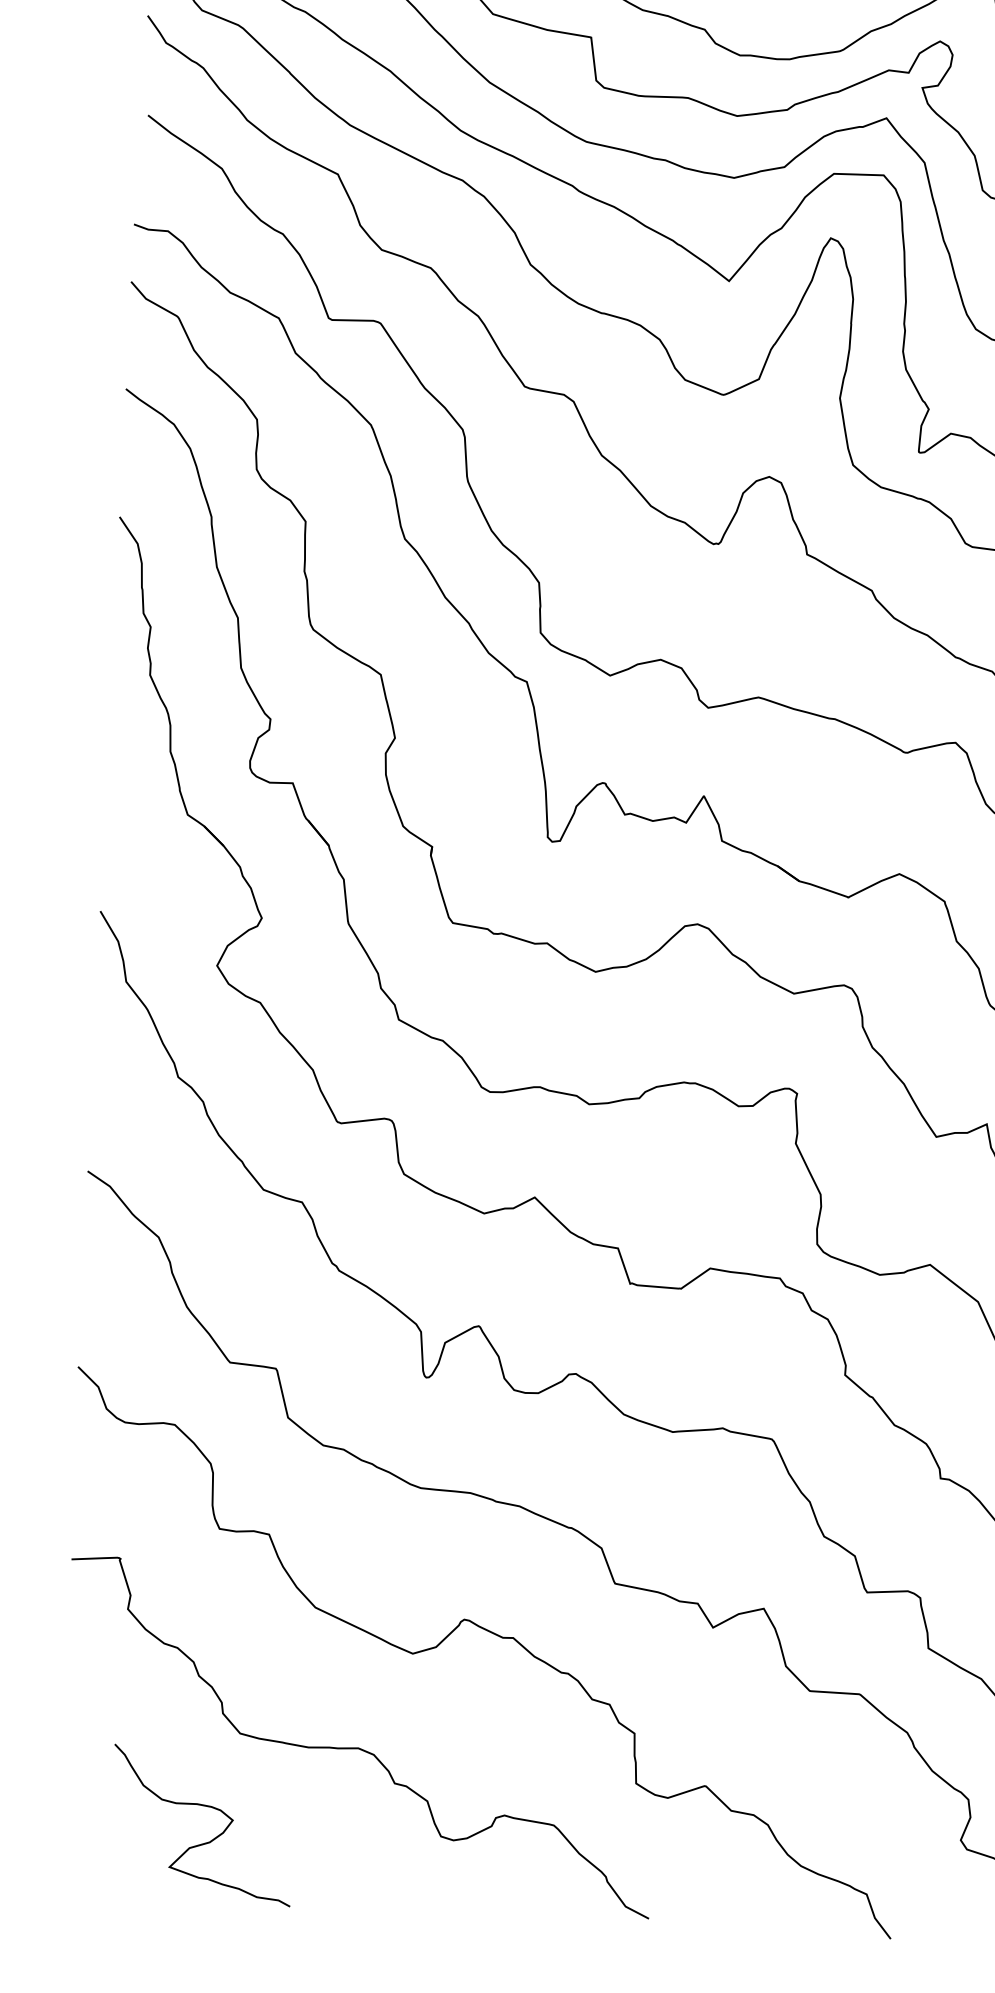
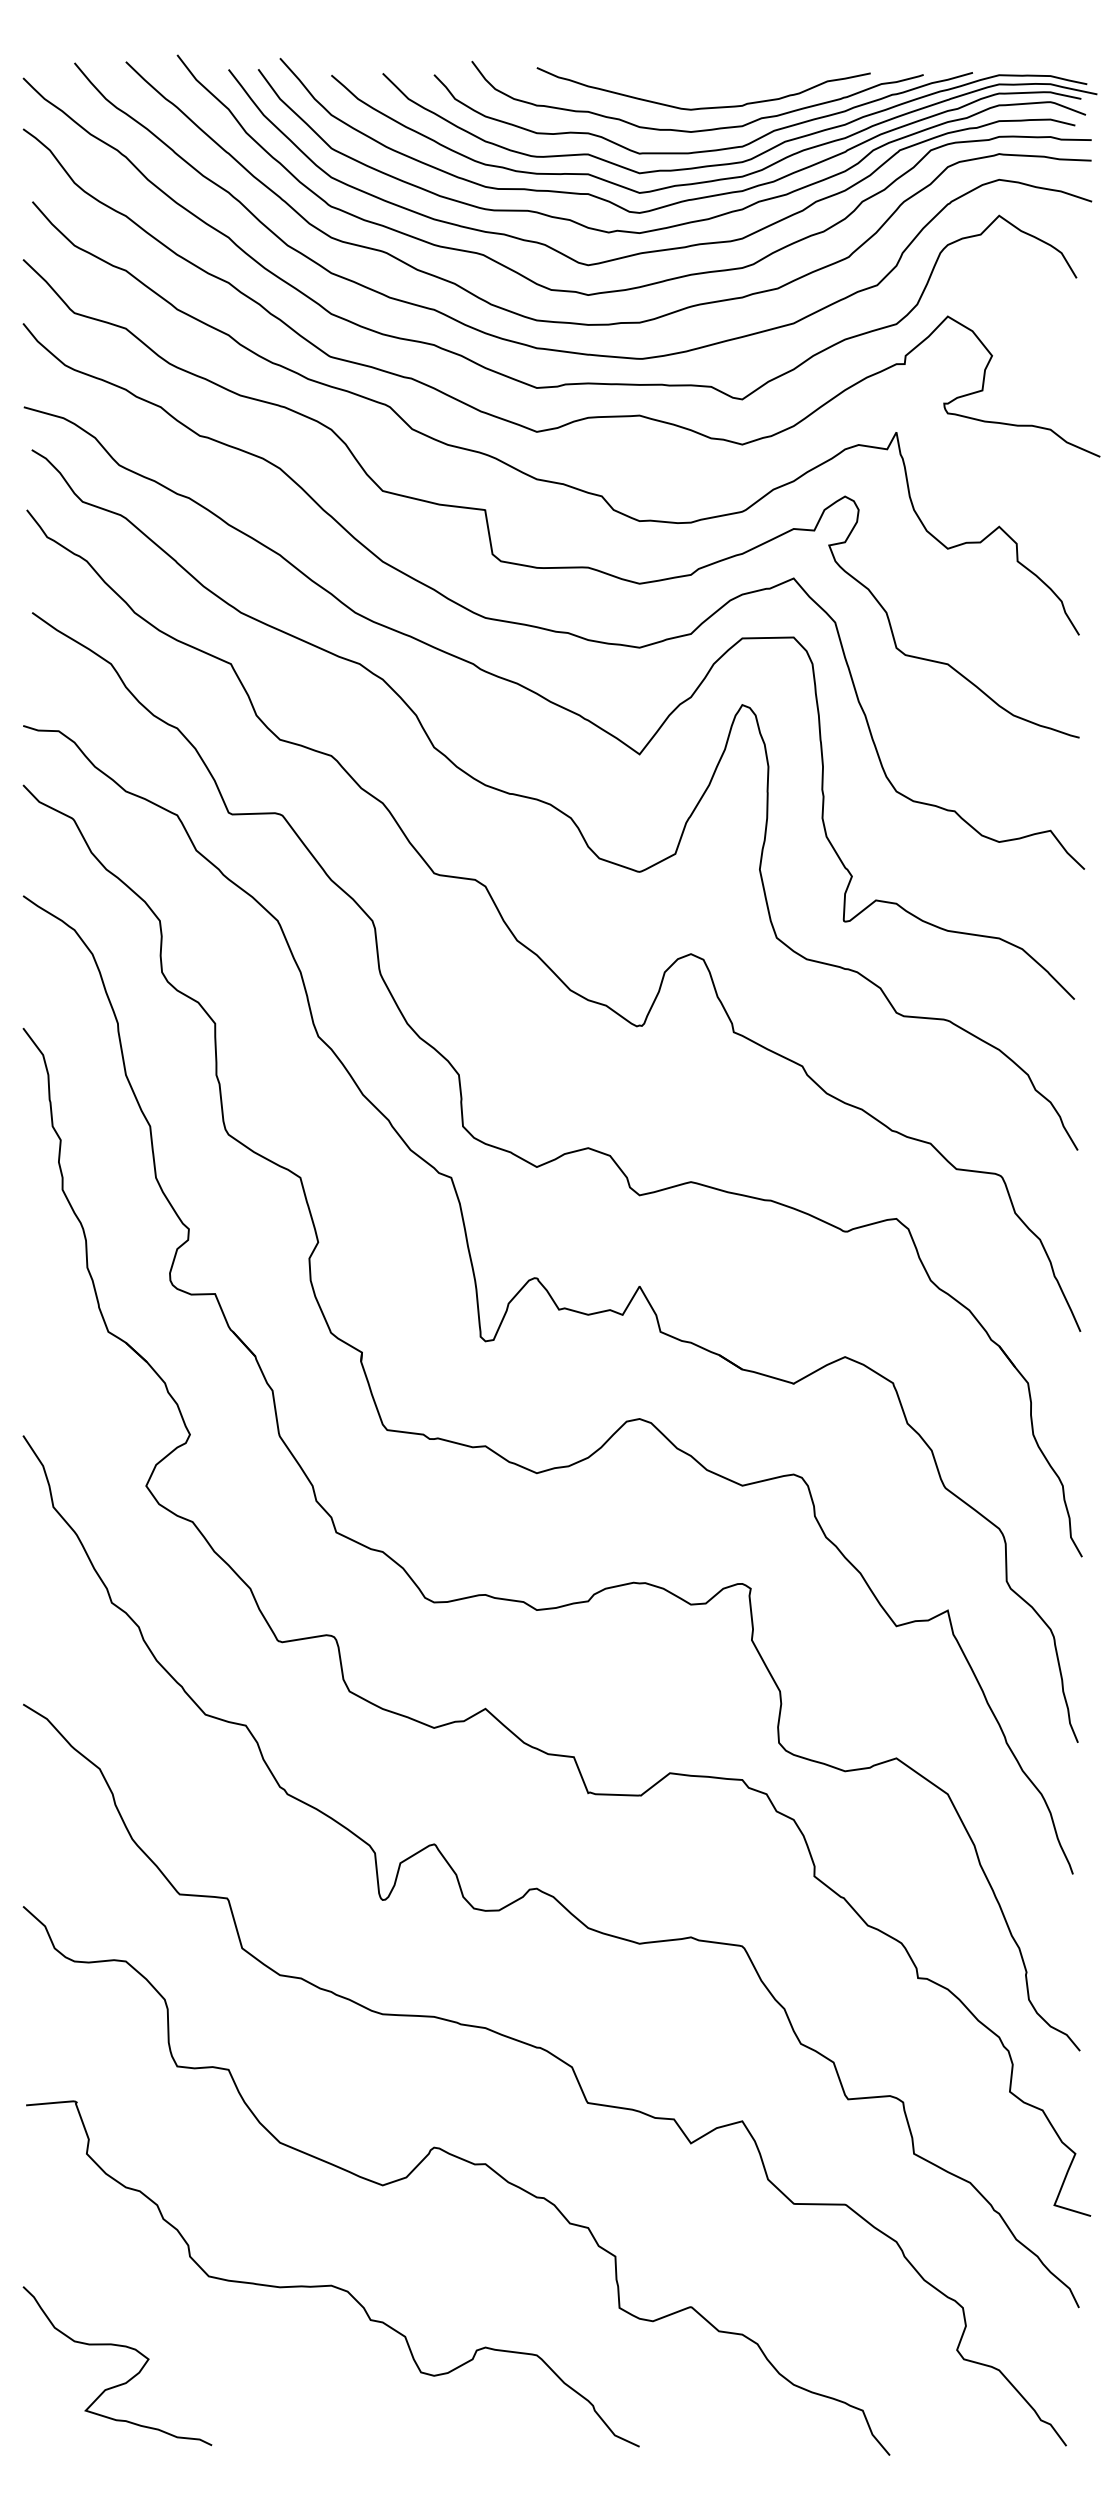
curve: (212, 1838) -> (128, 2379), moved

